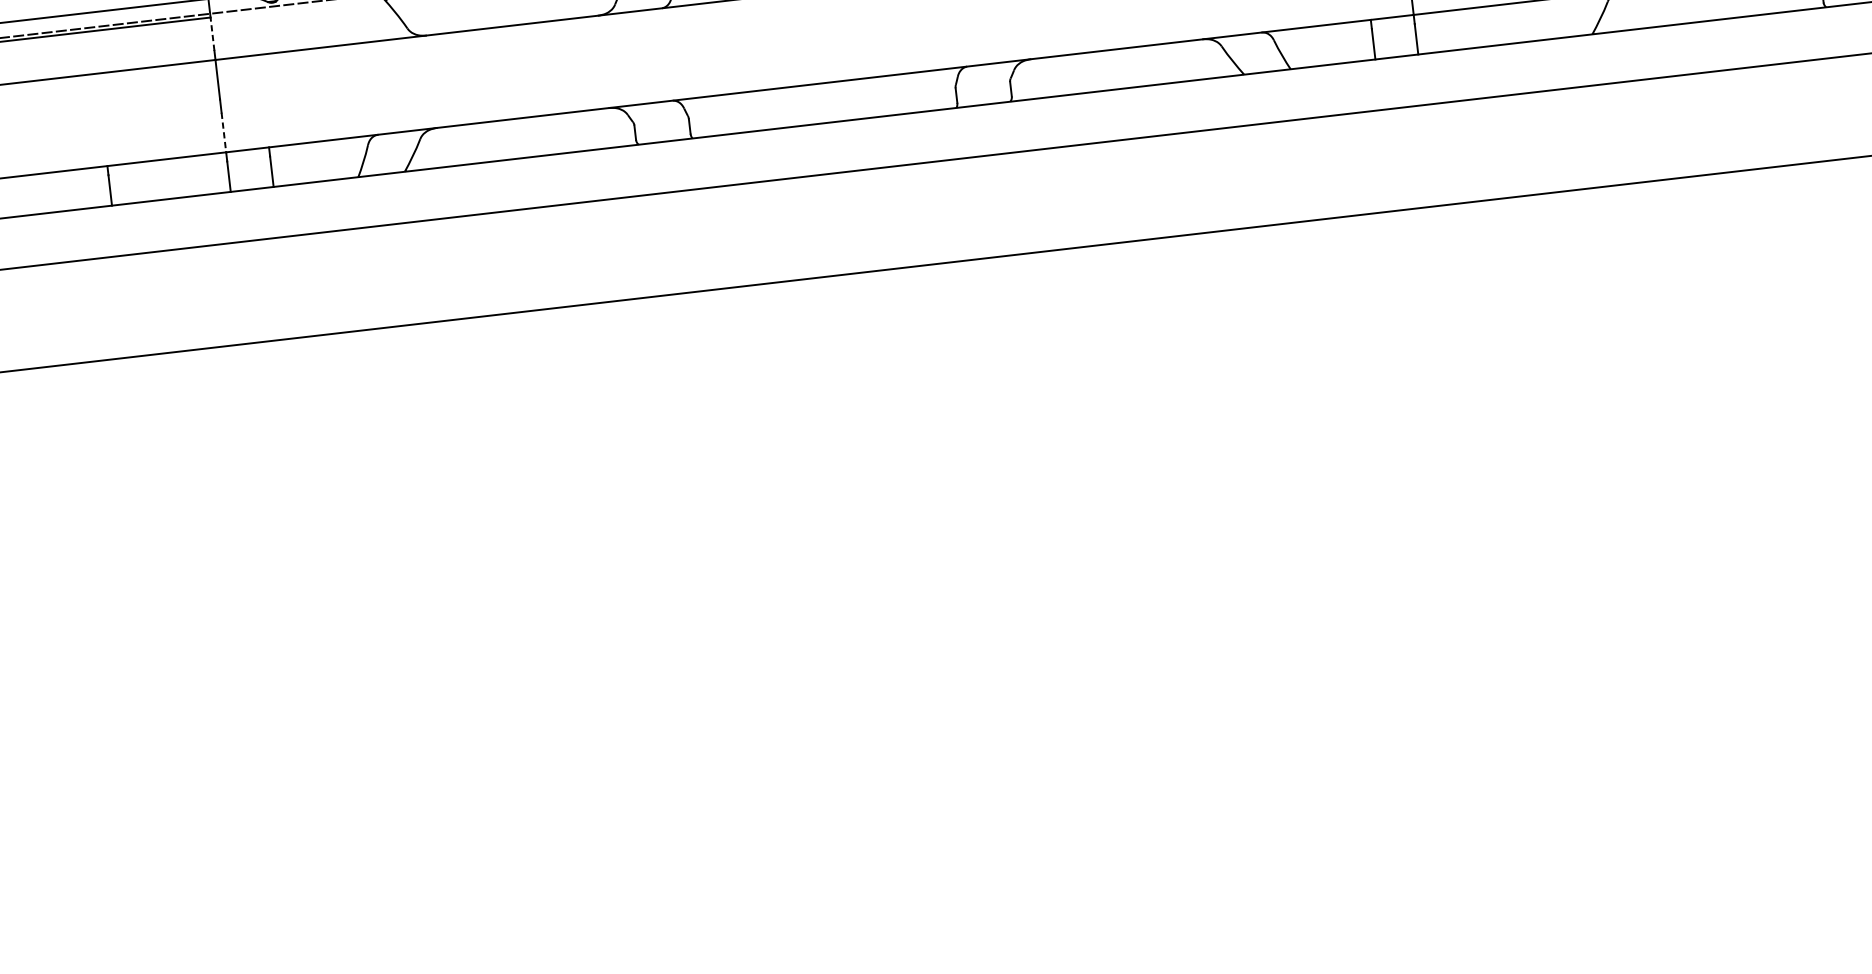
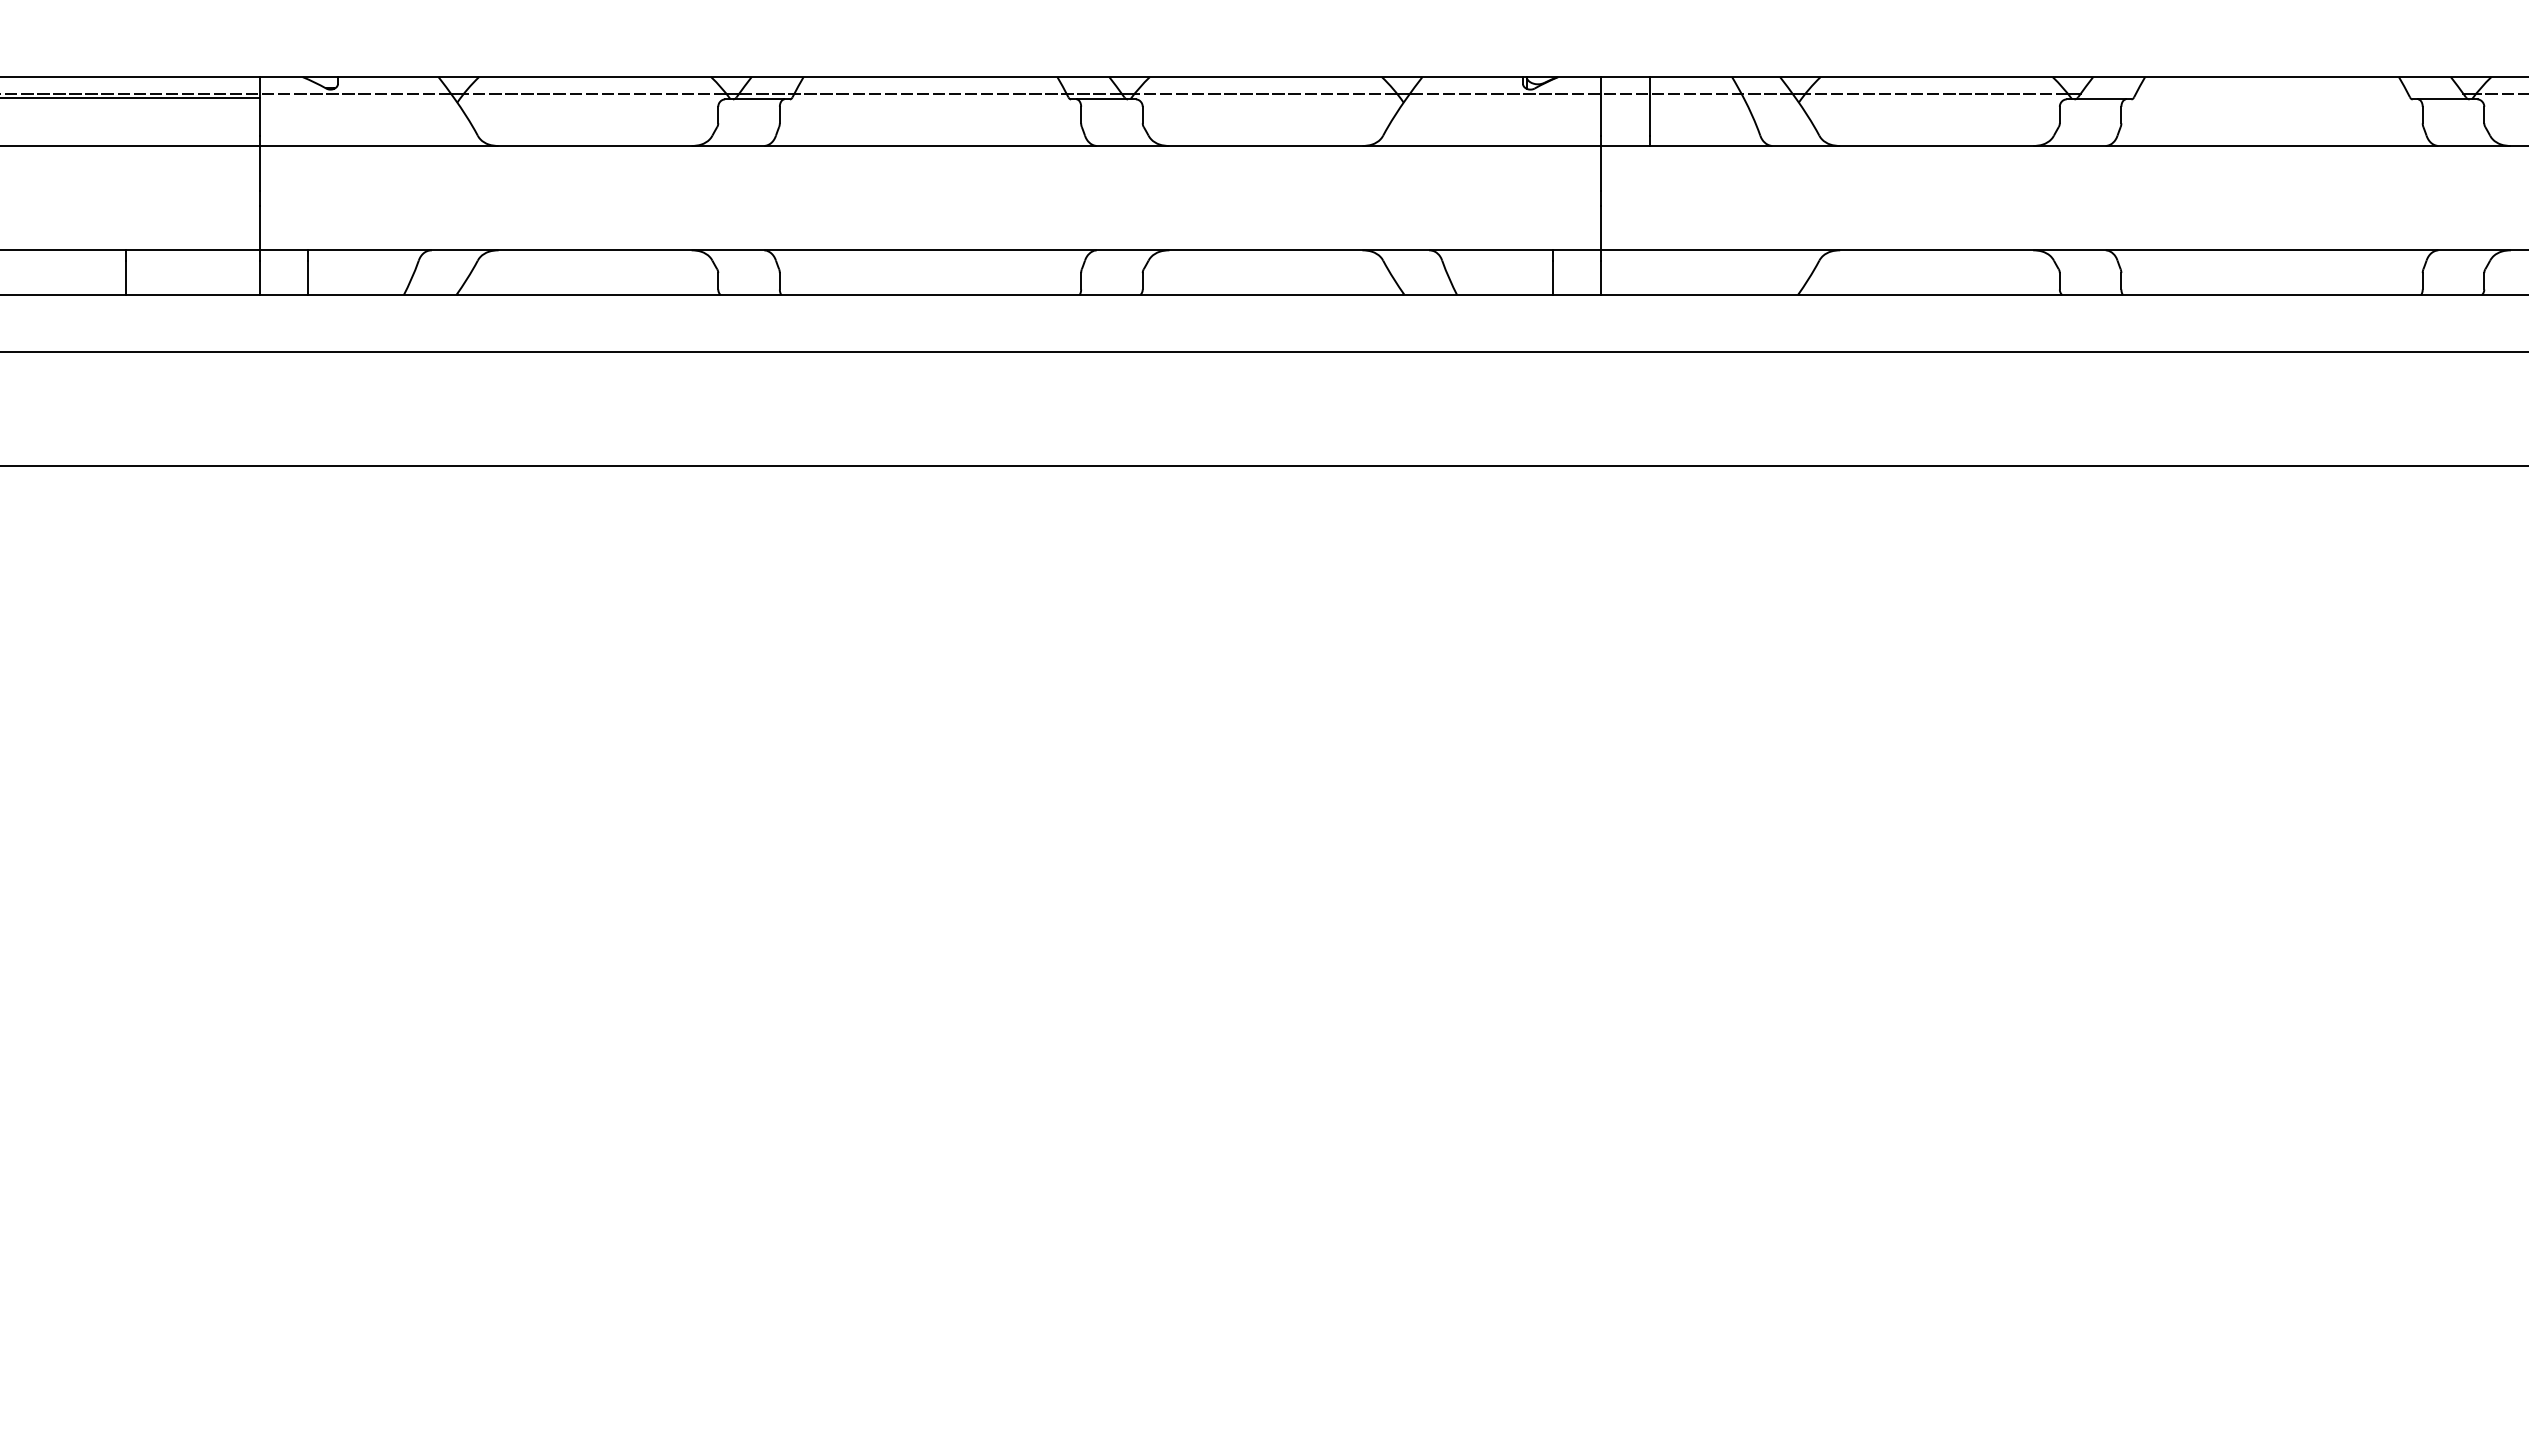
line: (212, 33) -> (259, 116), dashed -> solid
line: (223, 133) -> (259, 228), dashed -> solid

